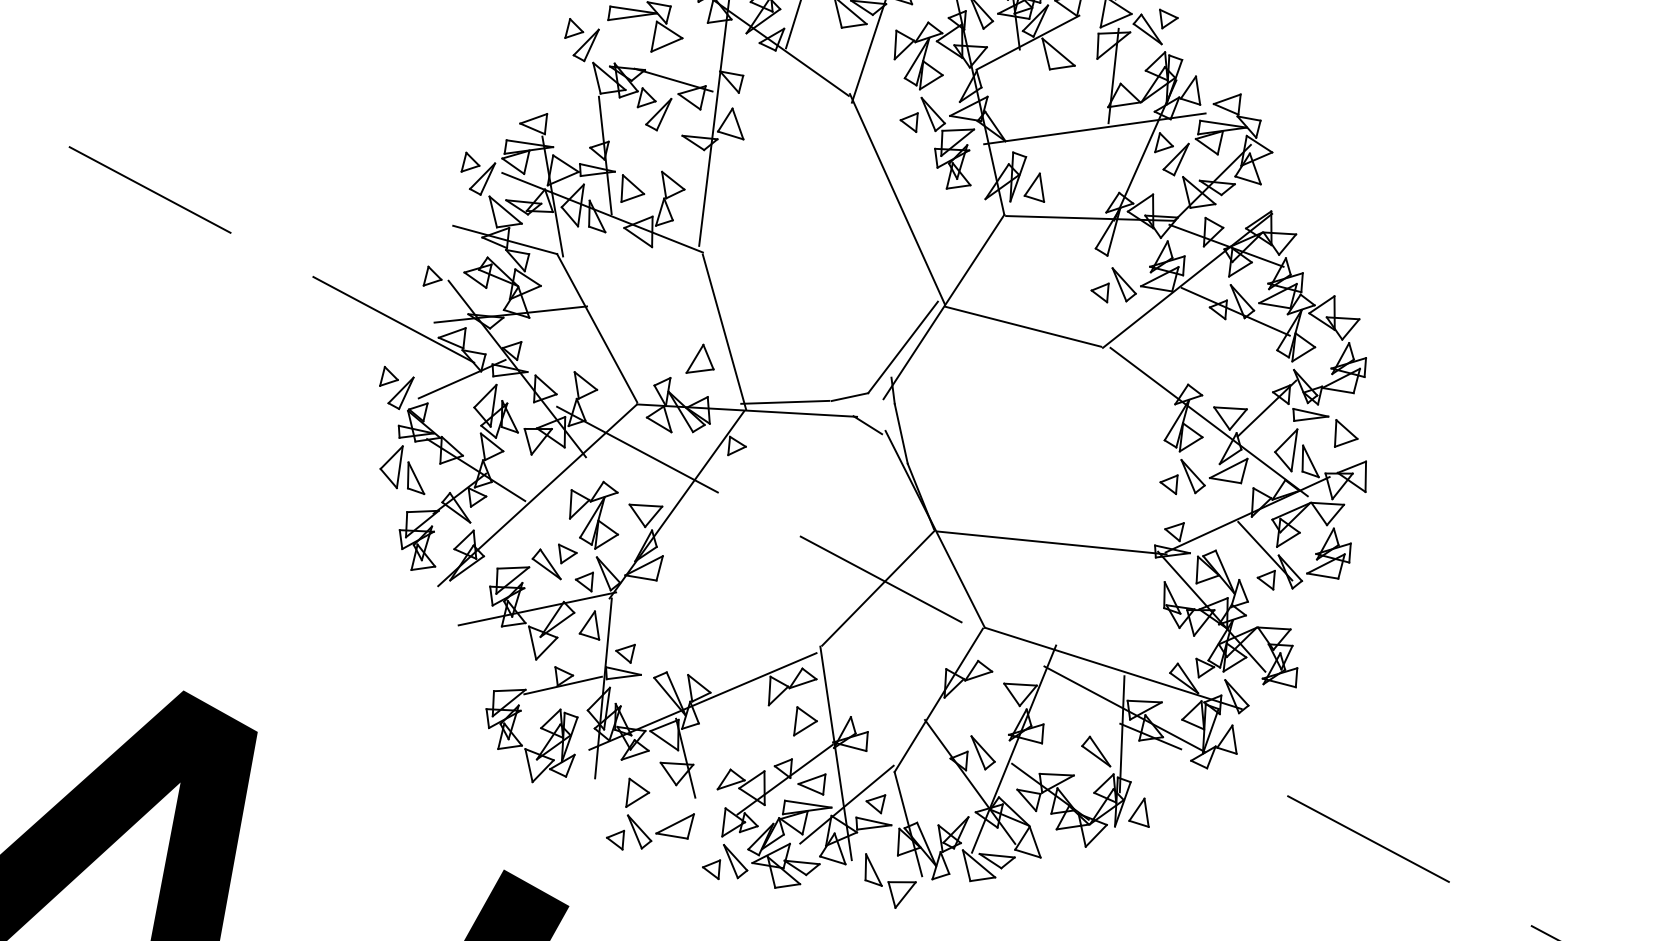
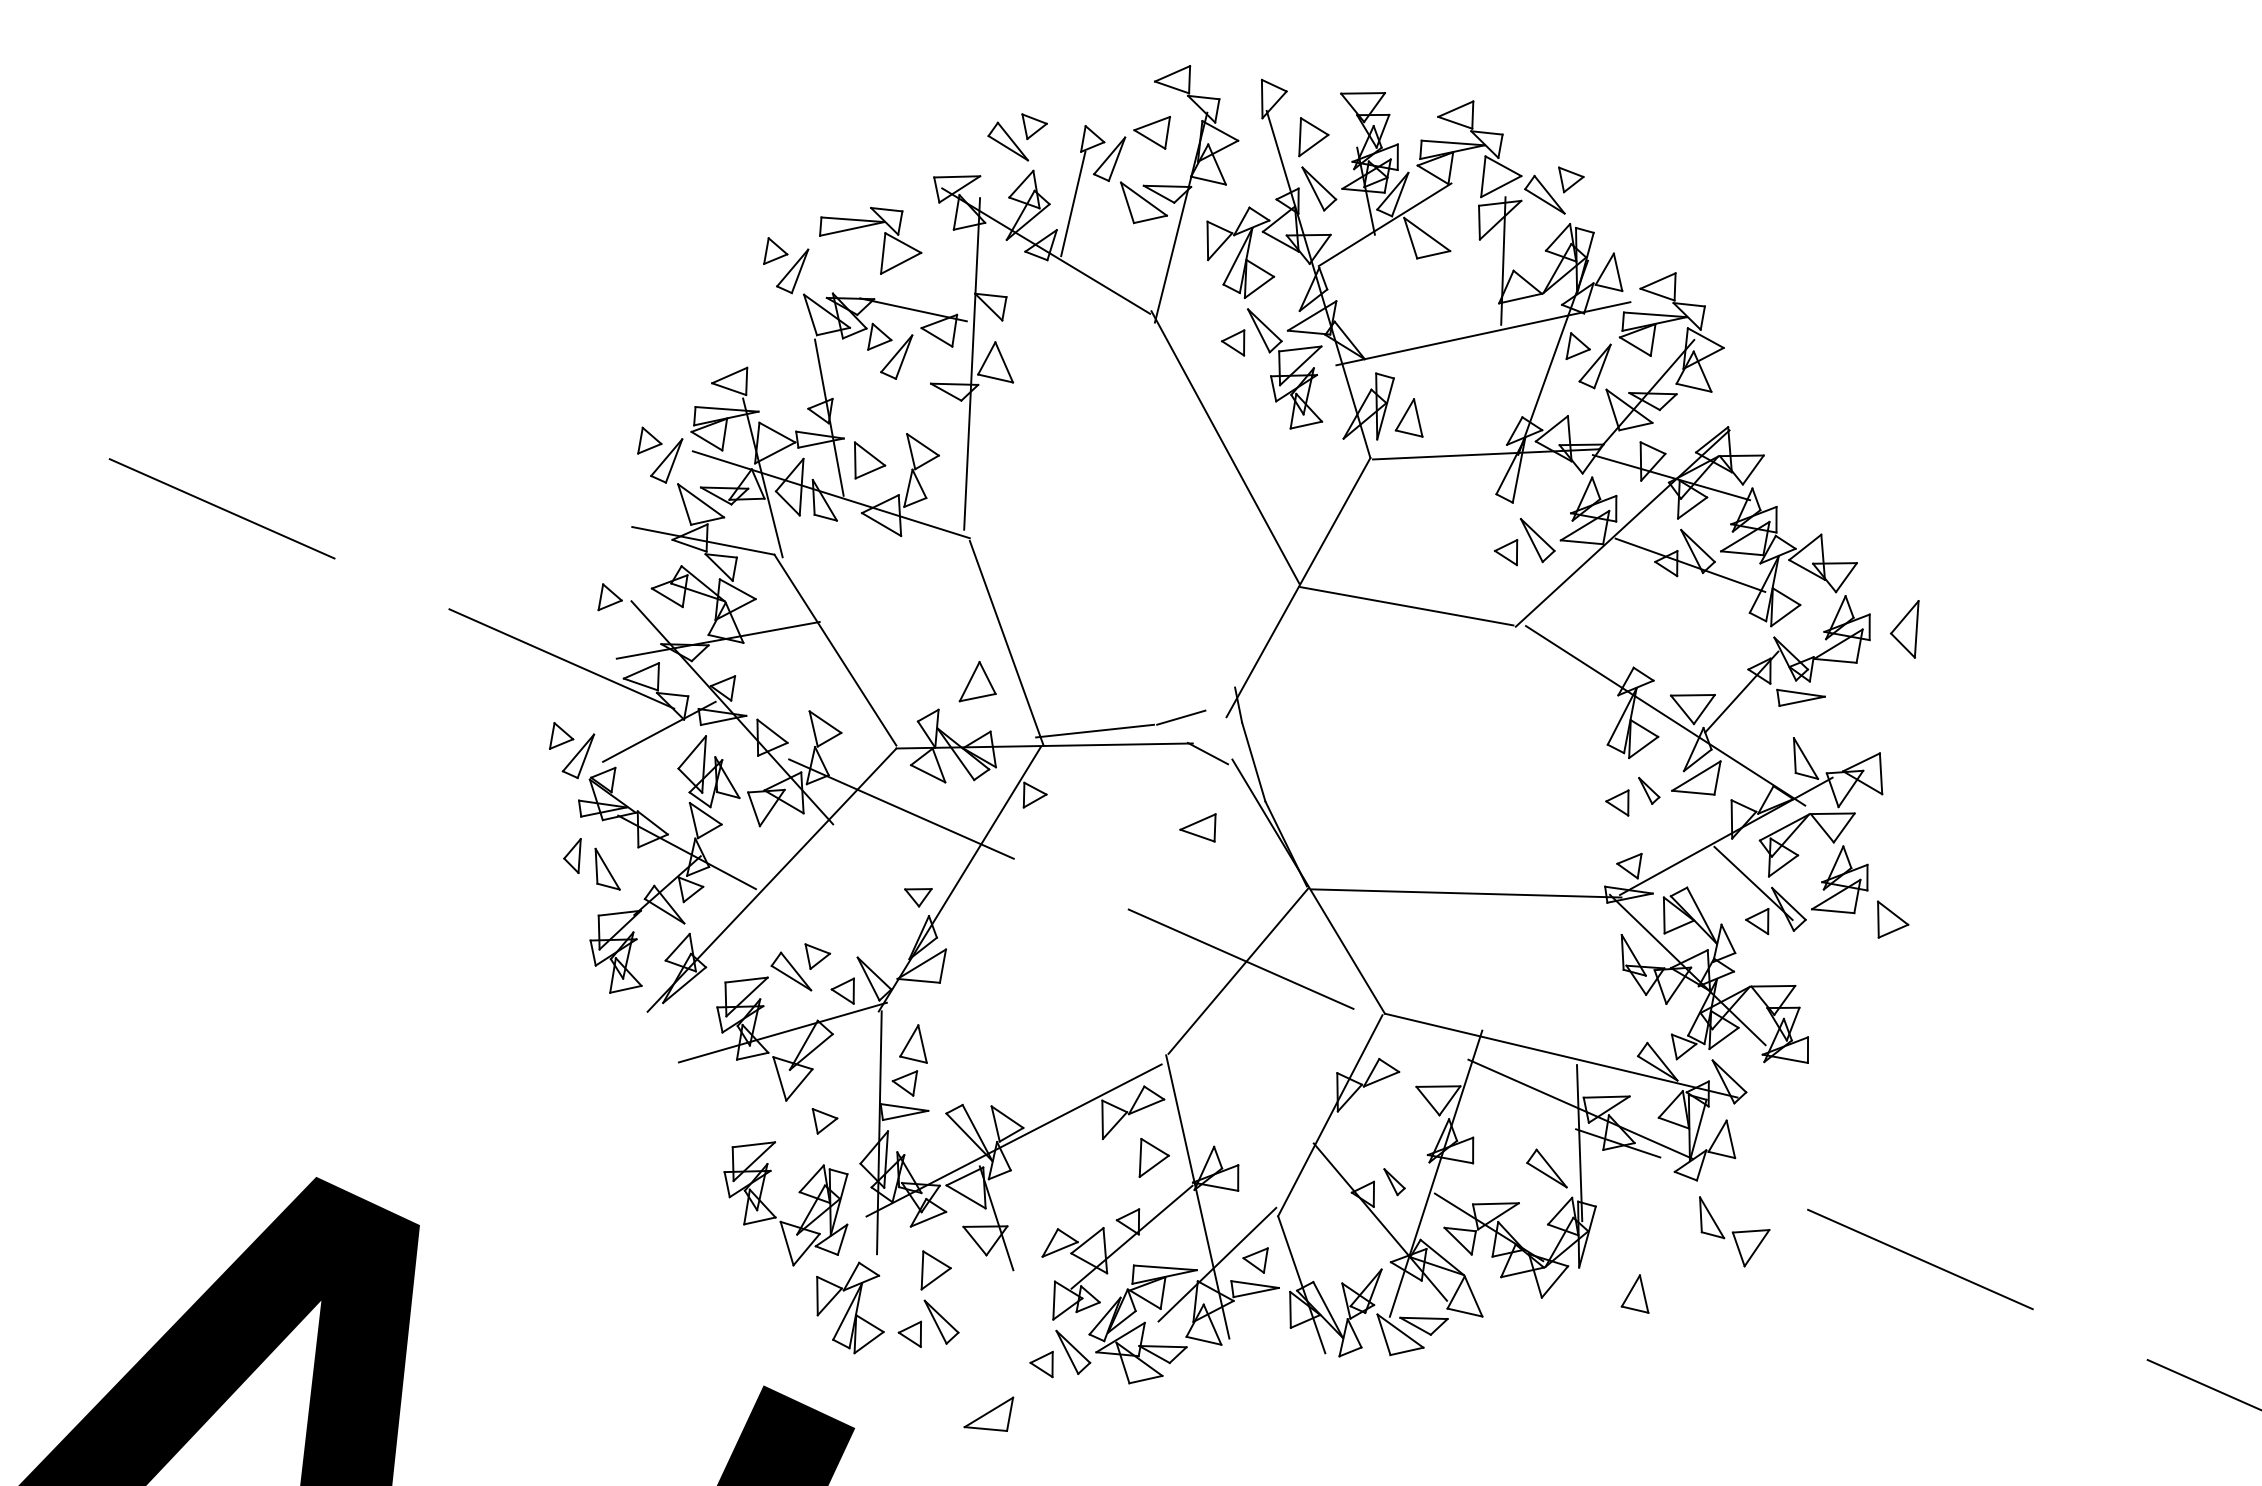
line: (902, 347) -> (1247, 645), removed
part: (1346, 434) -> (1893, 919), moved
part: (1285, 449) -> (1904, 629), moved
part: (391, 466) -> (572, 855), size x0.6
part: (1193, 476) -> (1649, 790), size x0.6
part: (594, 514) -> (850, 1307), moved
part: (645, 516) -> (918, 897), size x0.6
part: (590, 624) -> (913, 1043), moved
line: (562, 685) -> (824, 1132), removed
part: (982, 752) -> (1394, 1181), size x0.6
part: (811, 783) -> (1197, 827), moved
part: (1139, 811) -> (1634, 1293), moved
part: (674, 824) -> (988, 1413), moved
part: (889, 881) -> (1734, 1231), moved

